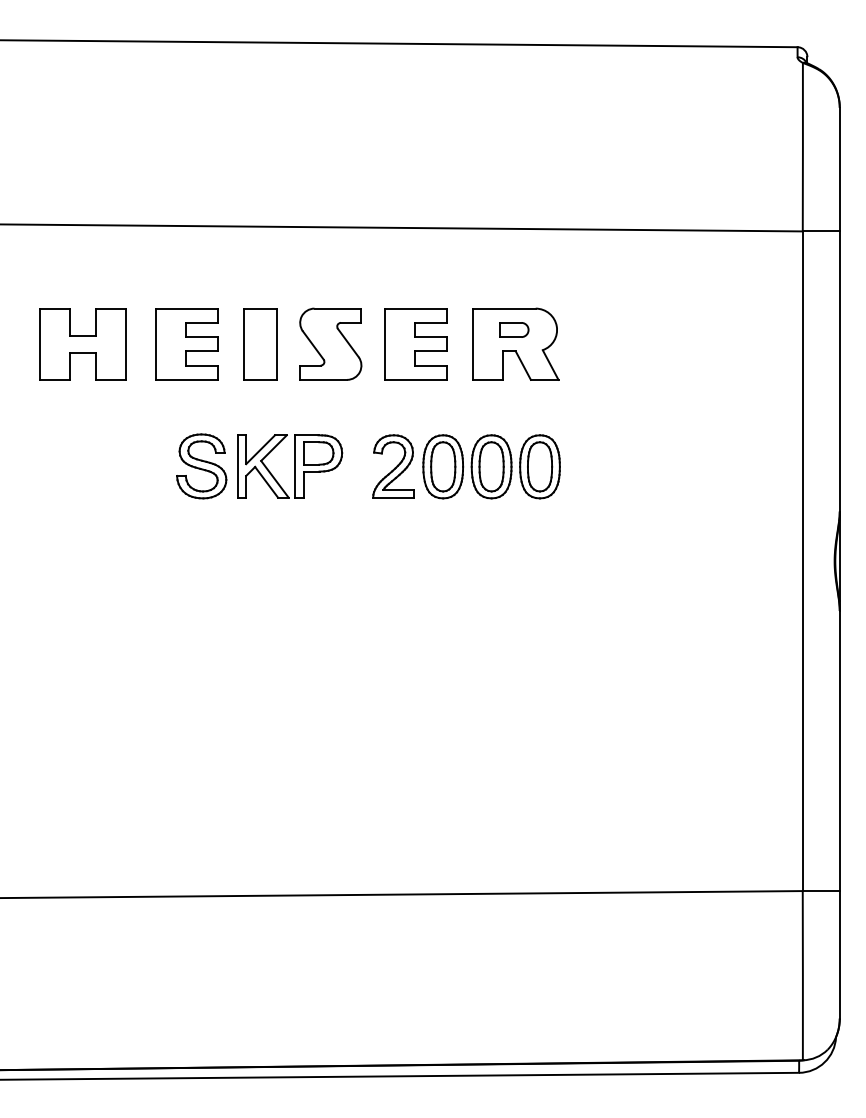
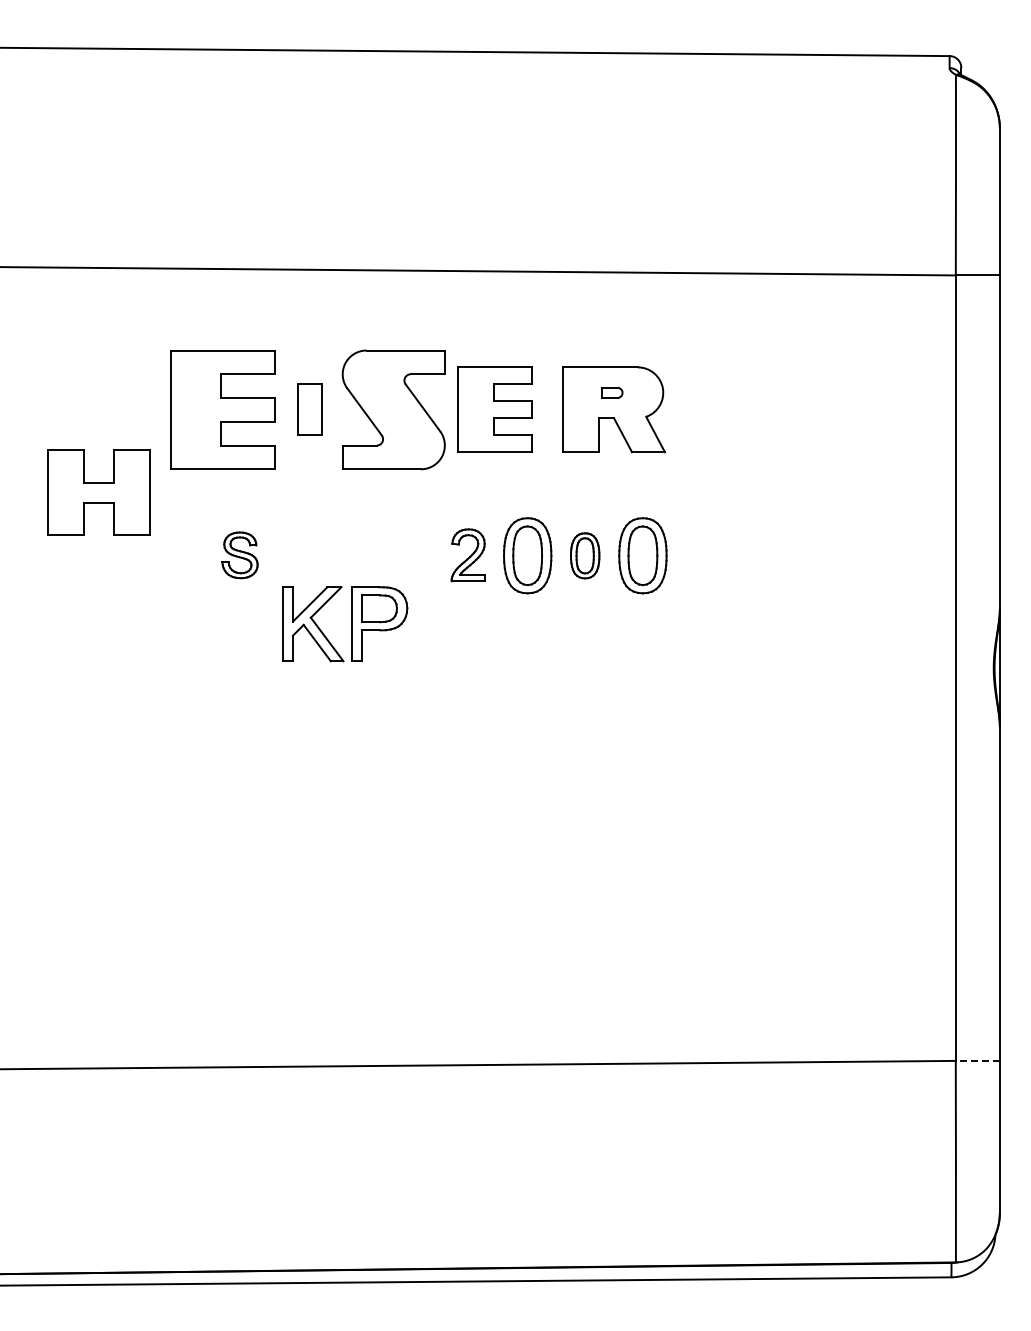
part: (514, 329) -> (612, 392), size x0.6
part: (82, 344) -> (98, 492), moved
part: (186, 344) -> (222, 409), size x1.4
part: (260, 344) -> (309, 409), size x0.6
part: (330, 344) -> (393, 409), size x1.4
part: (201, 466) -> (239, 555), size x0.6
part: (290, 466) -> (345, 624), moved
part: (393, 466) -> (468, 555), size x0.7
part: (490, 466) -> (584, 555), size x0.6
line: (820, 890) -> (977, 1060), solid -> dashed

